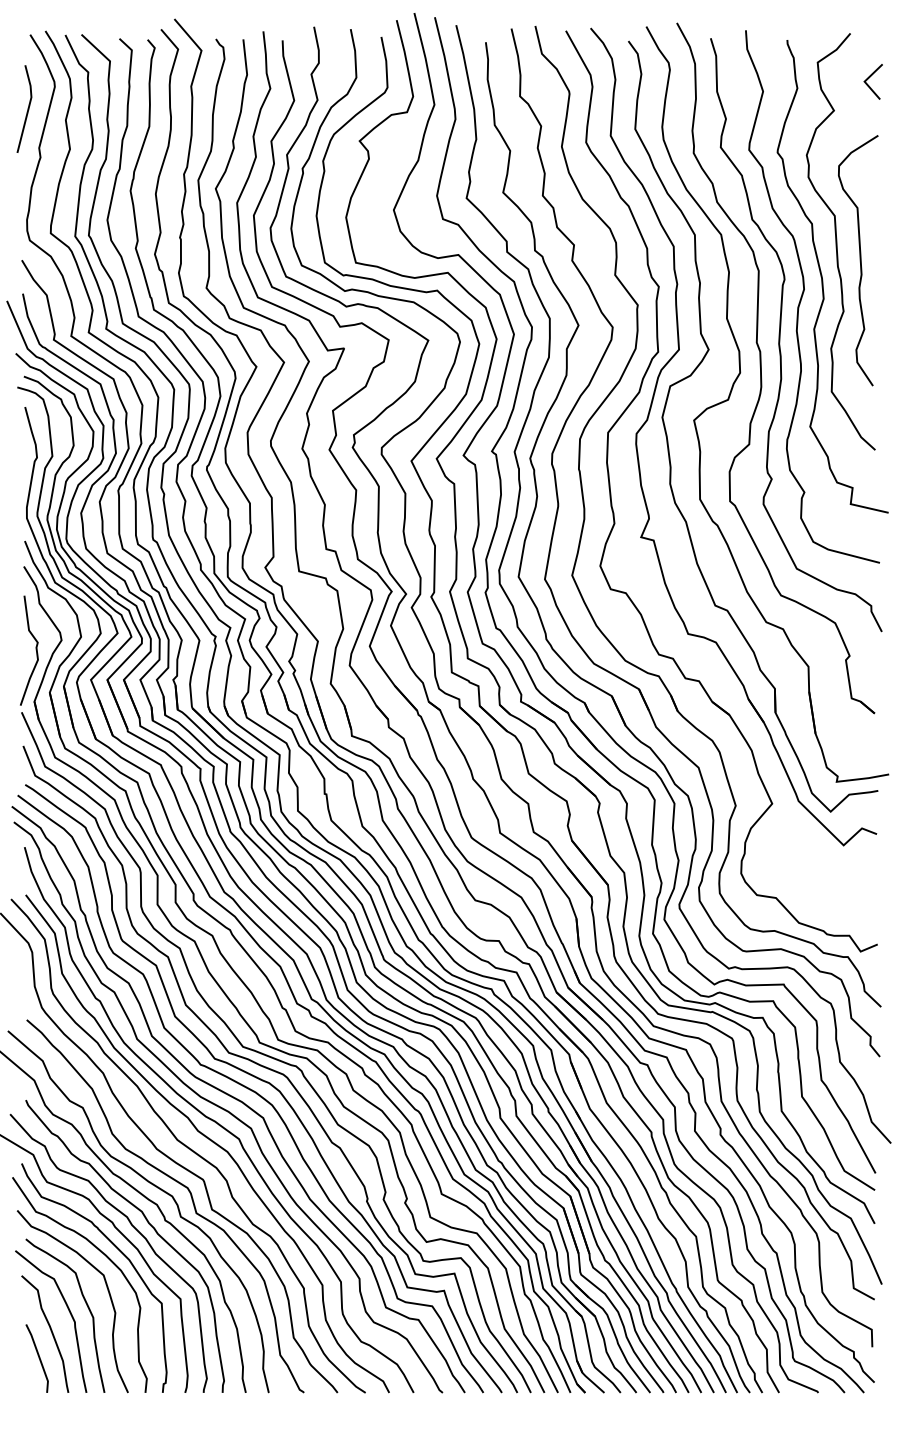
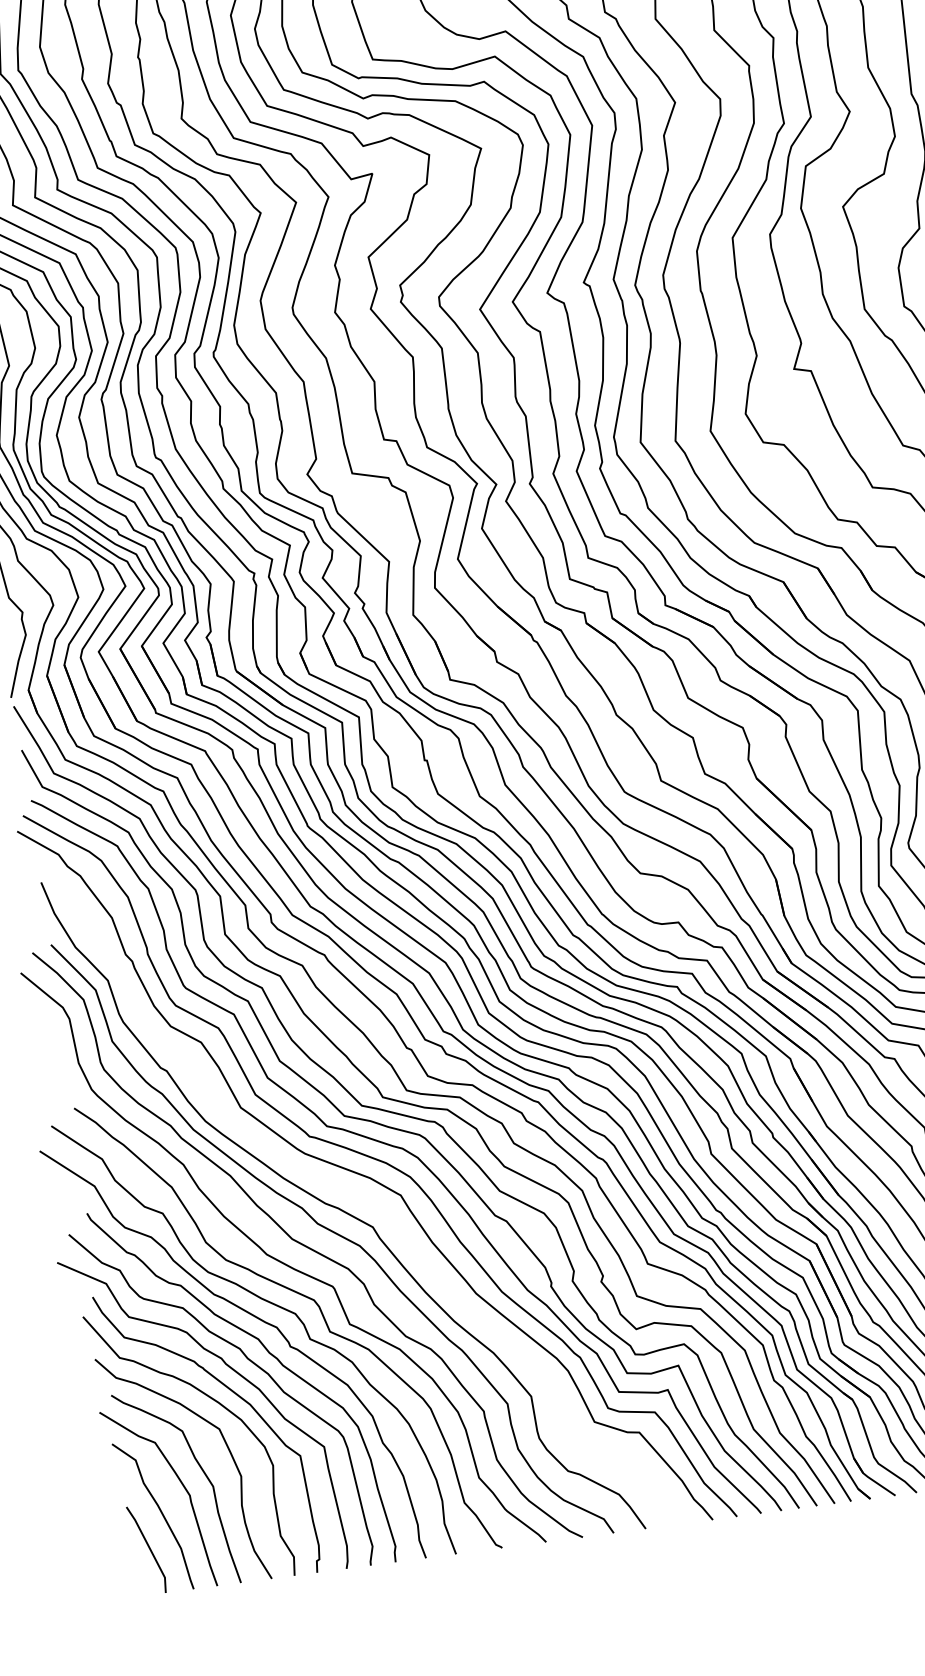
curve: (226, 1109) -> (351, 1190), removed

